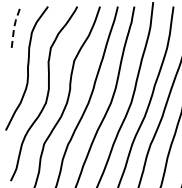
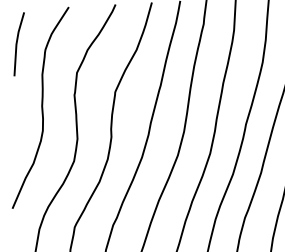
line: (14, 27) -> (17, 43), dashed -> solid

